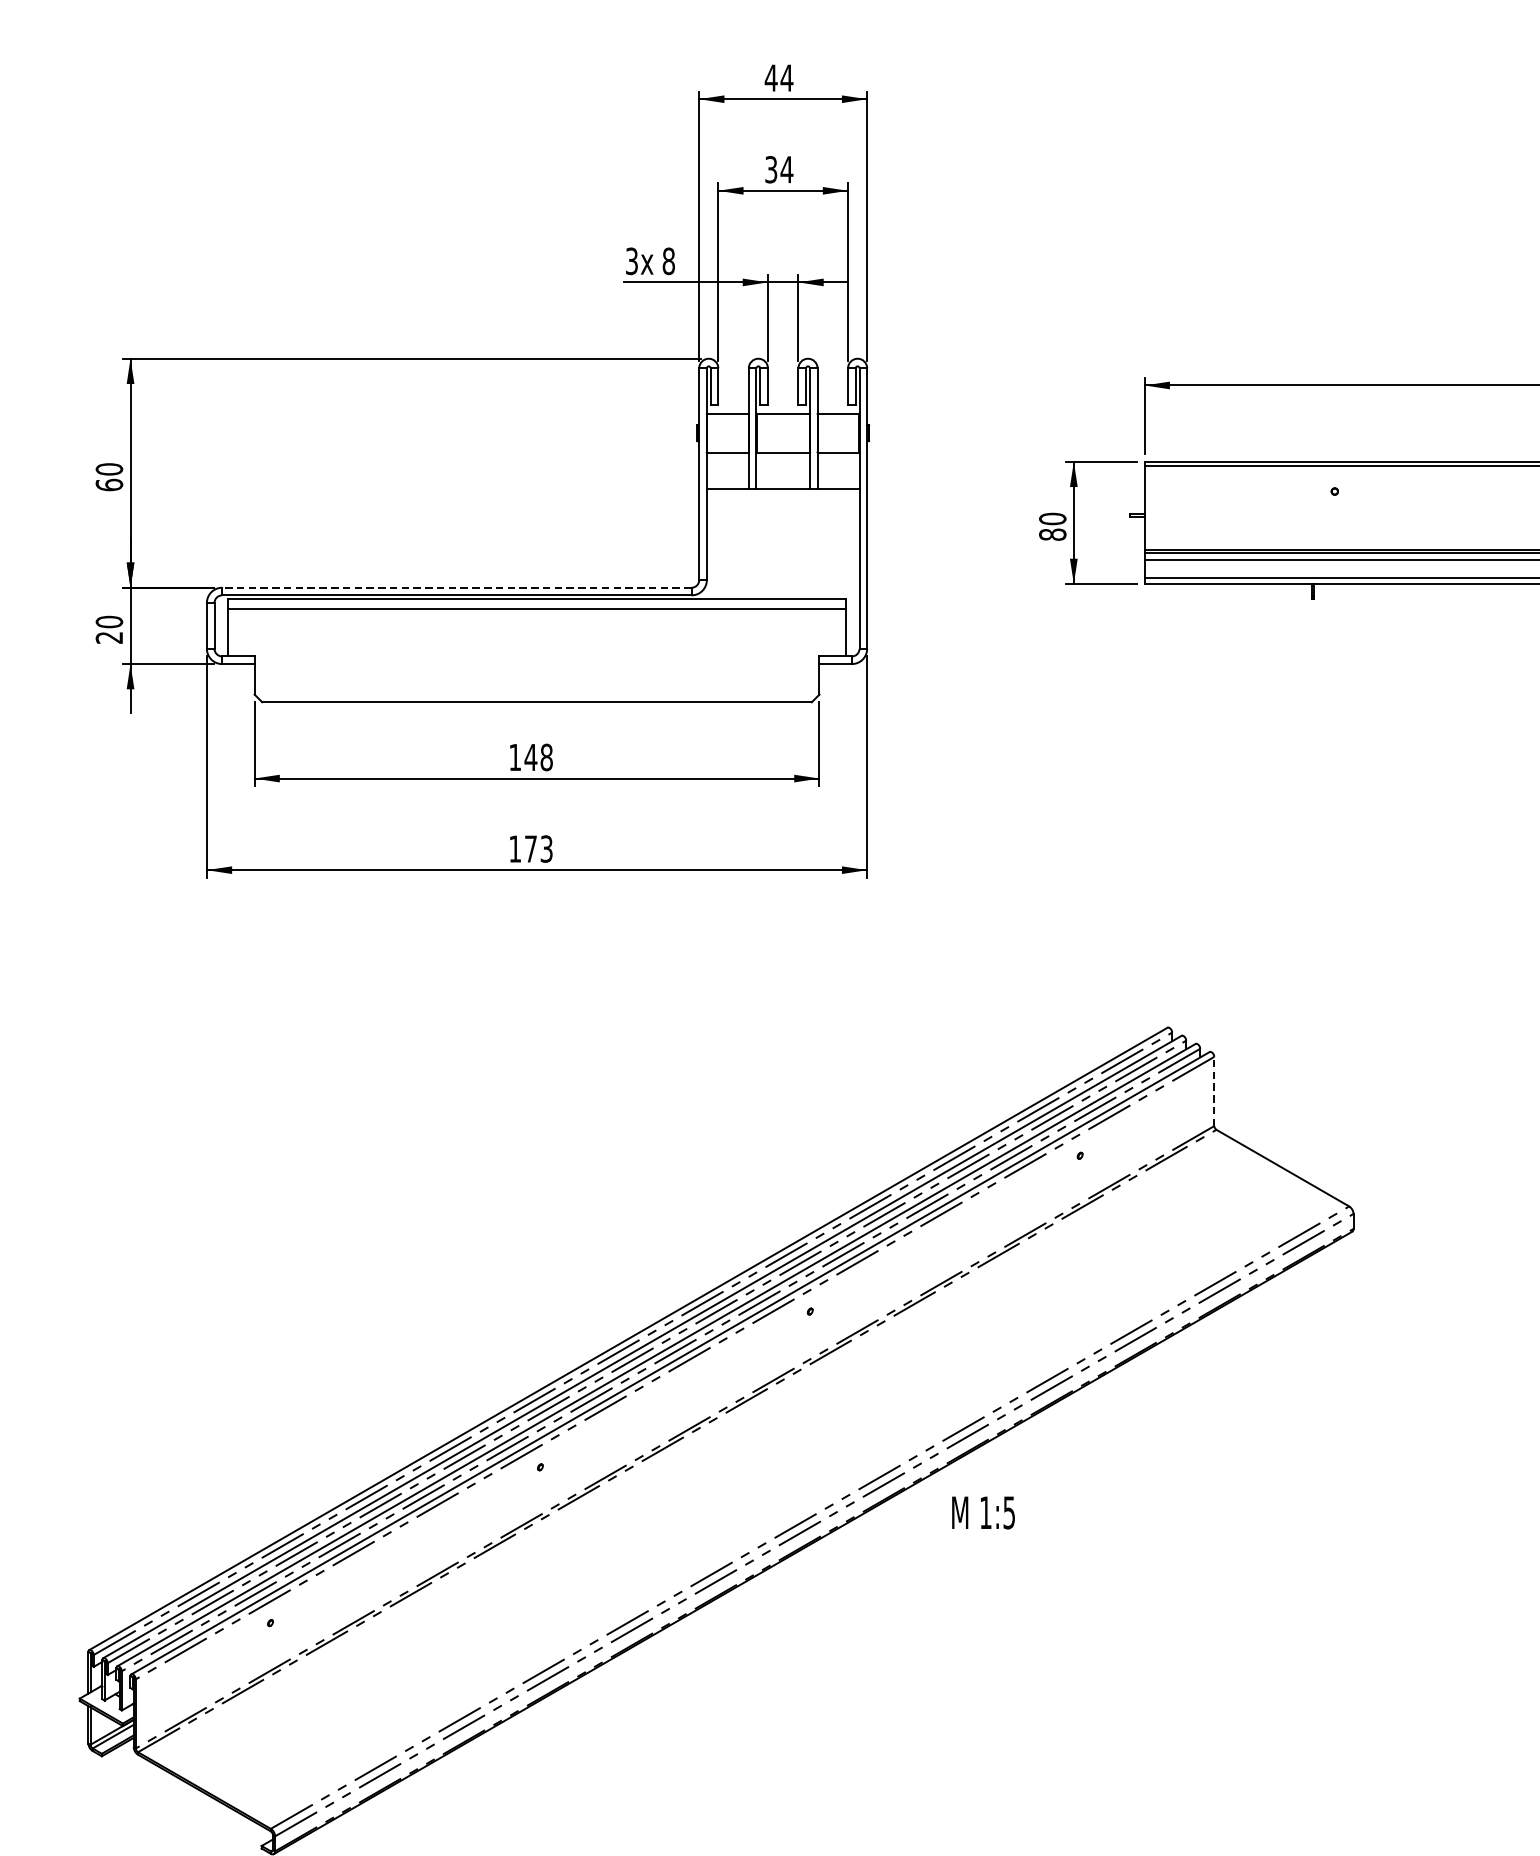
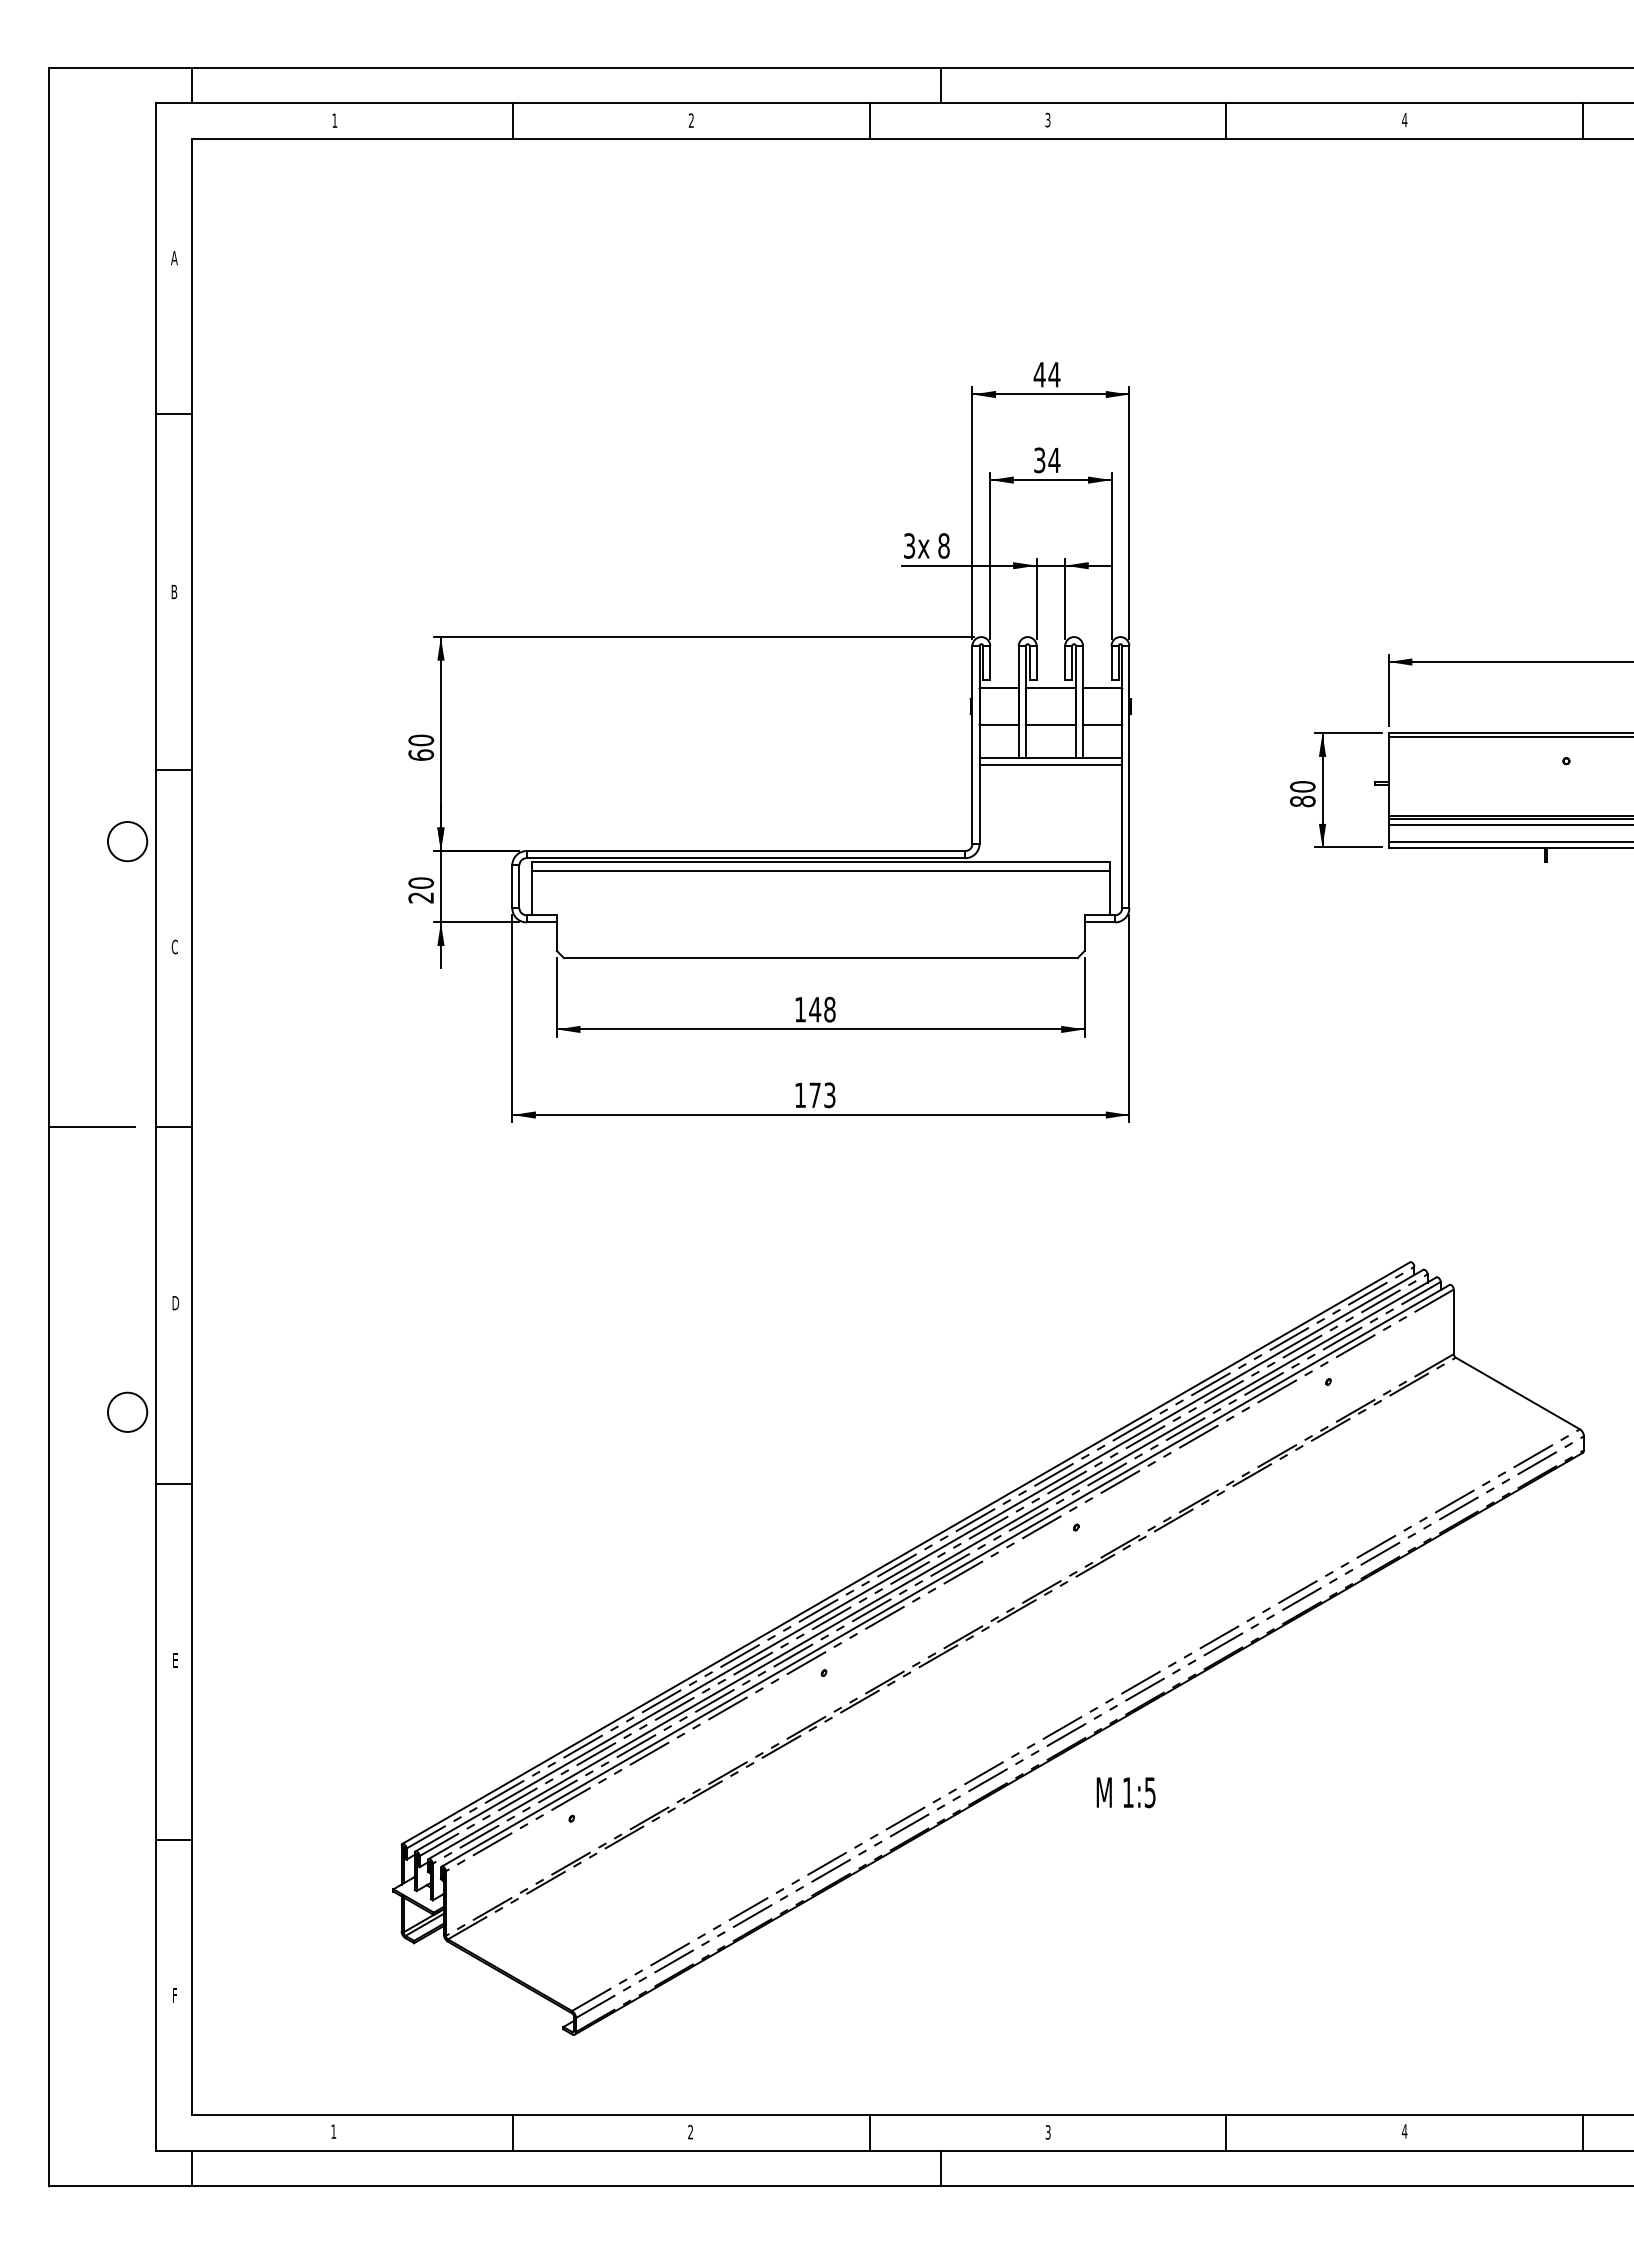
line: (782, 496) -> (1050, 765), added
line: (456, 588) -> (745, 851), dashed -> solid
line: (1213, 1091) -> (1453, 1321), dashed -> solid
text: (982, 1512) -> (1125, 1792), moved

